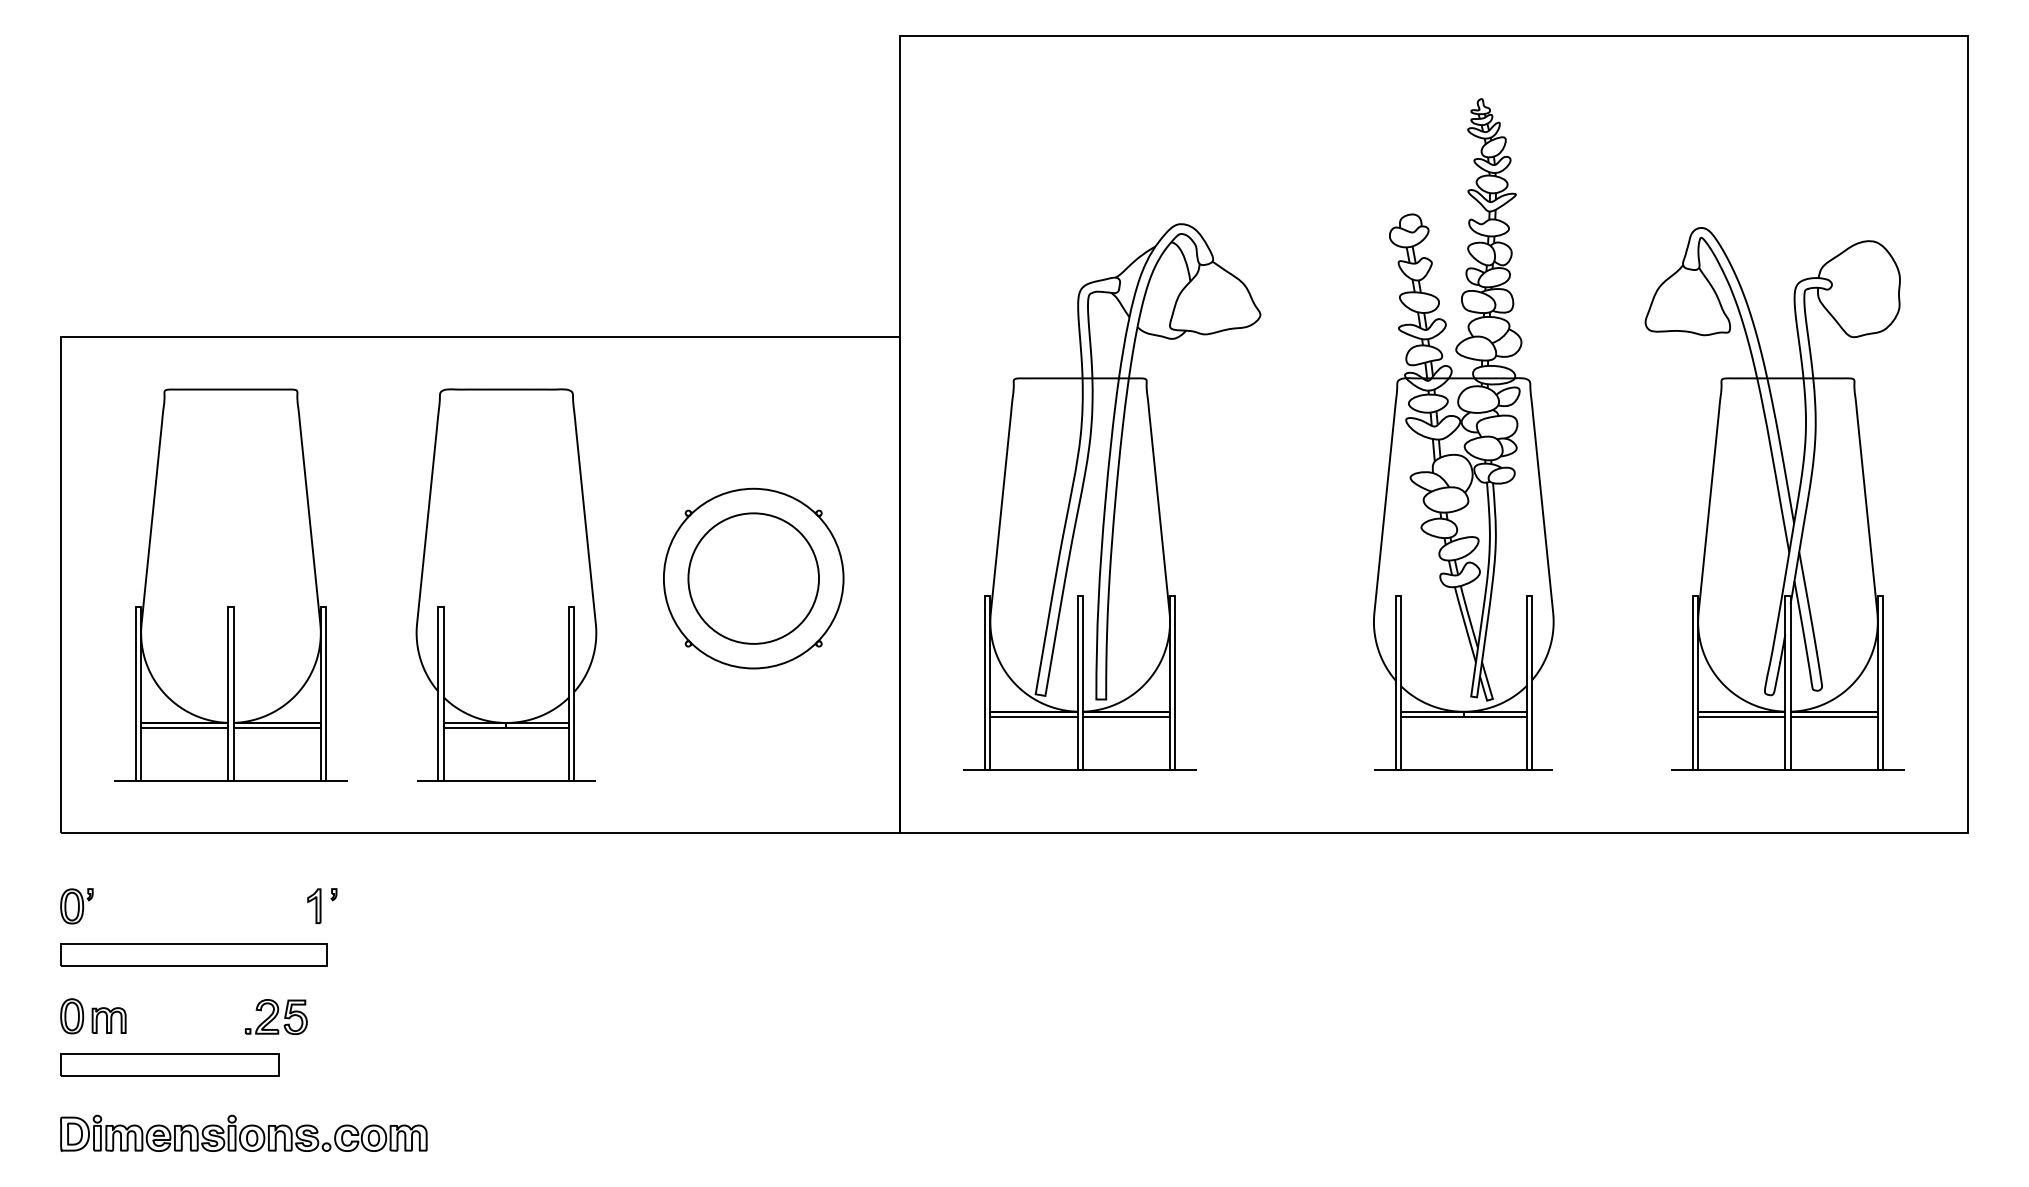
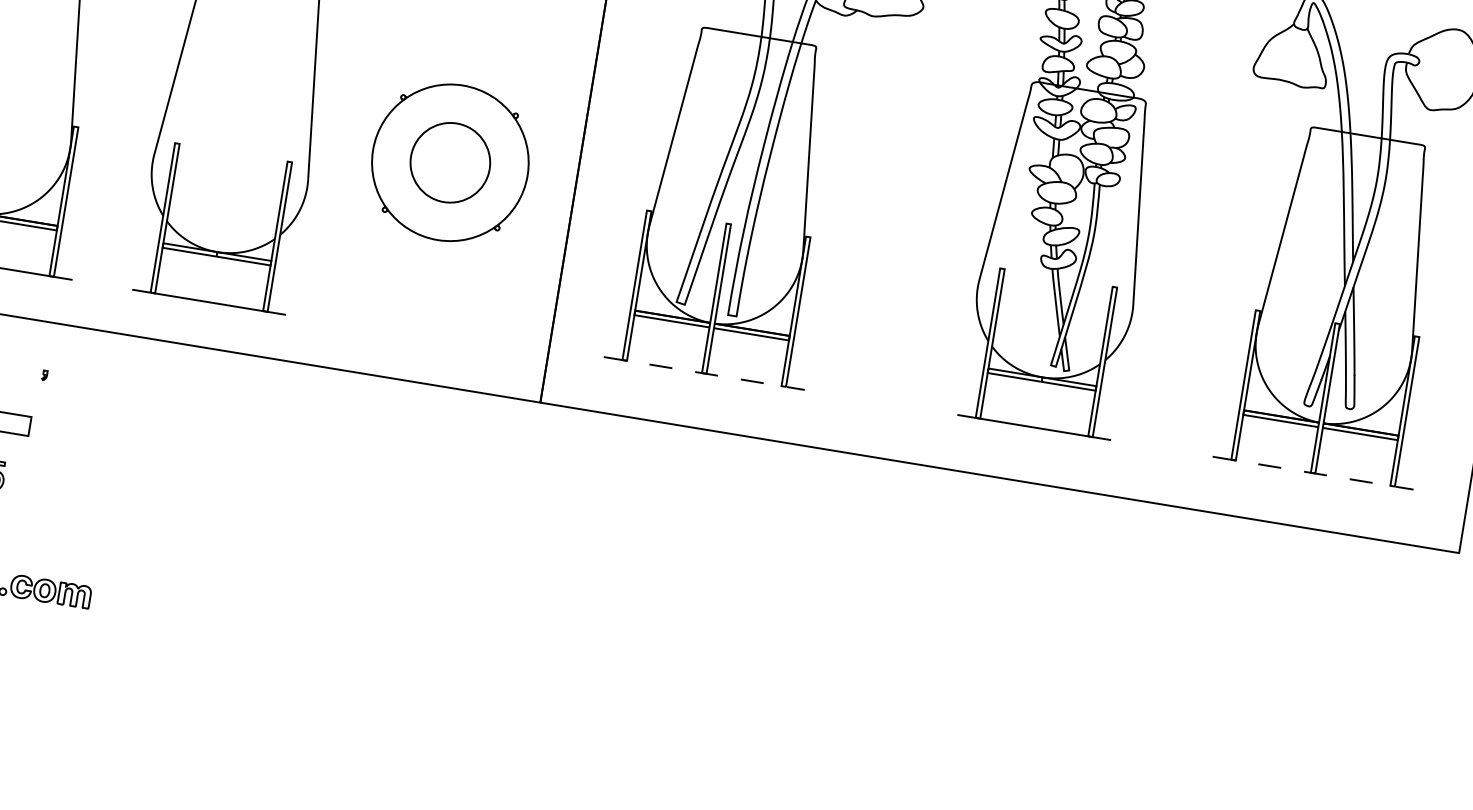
circle: (753, 578) -> (450, 162), size x0.7
line: (1080, 770) -> (704, 373), solid -> dashed
line: (1787, 770) -> (1312, 473), solid -> dashed
part: (314, 905) -> (26, 382), removed

